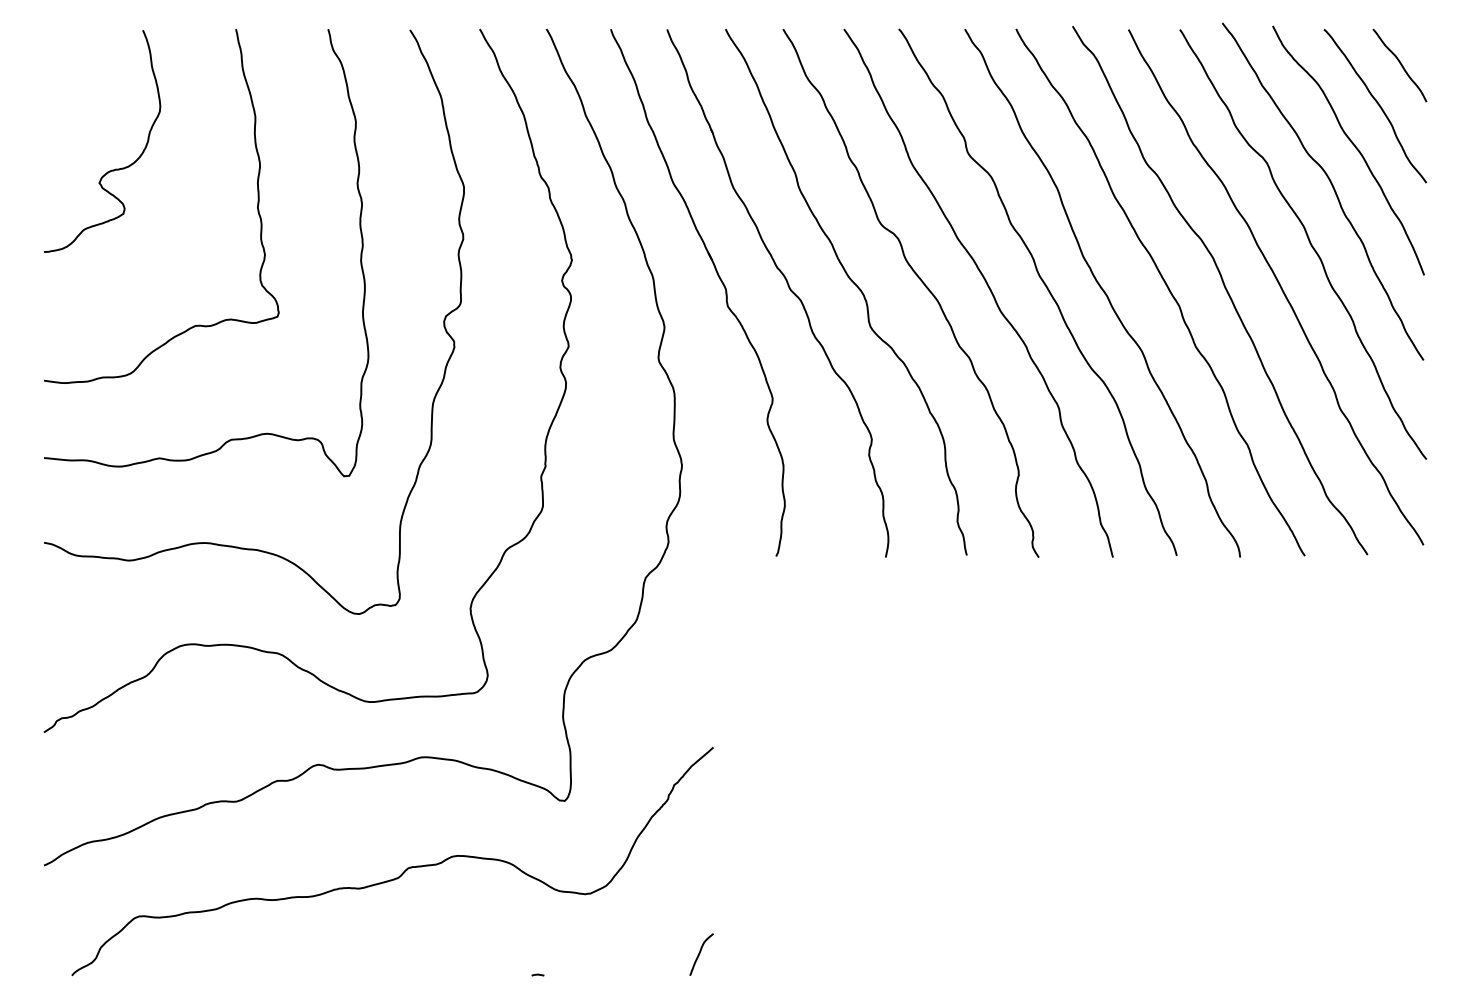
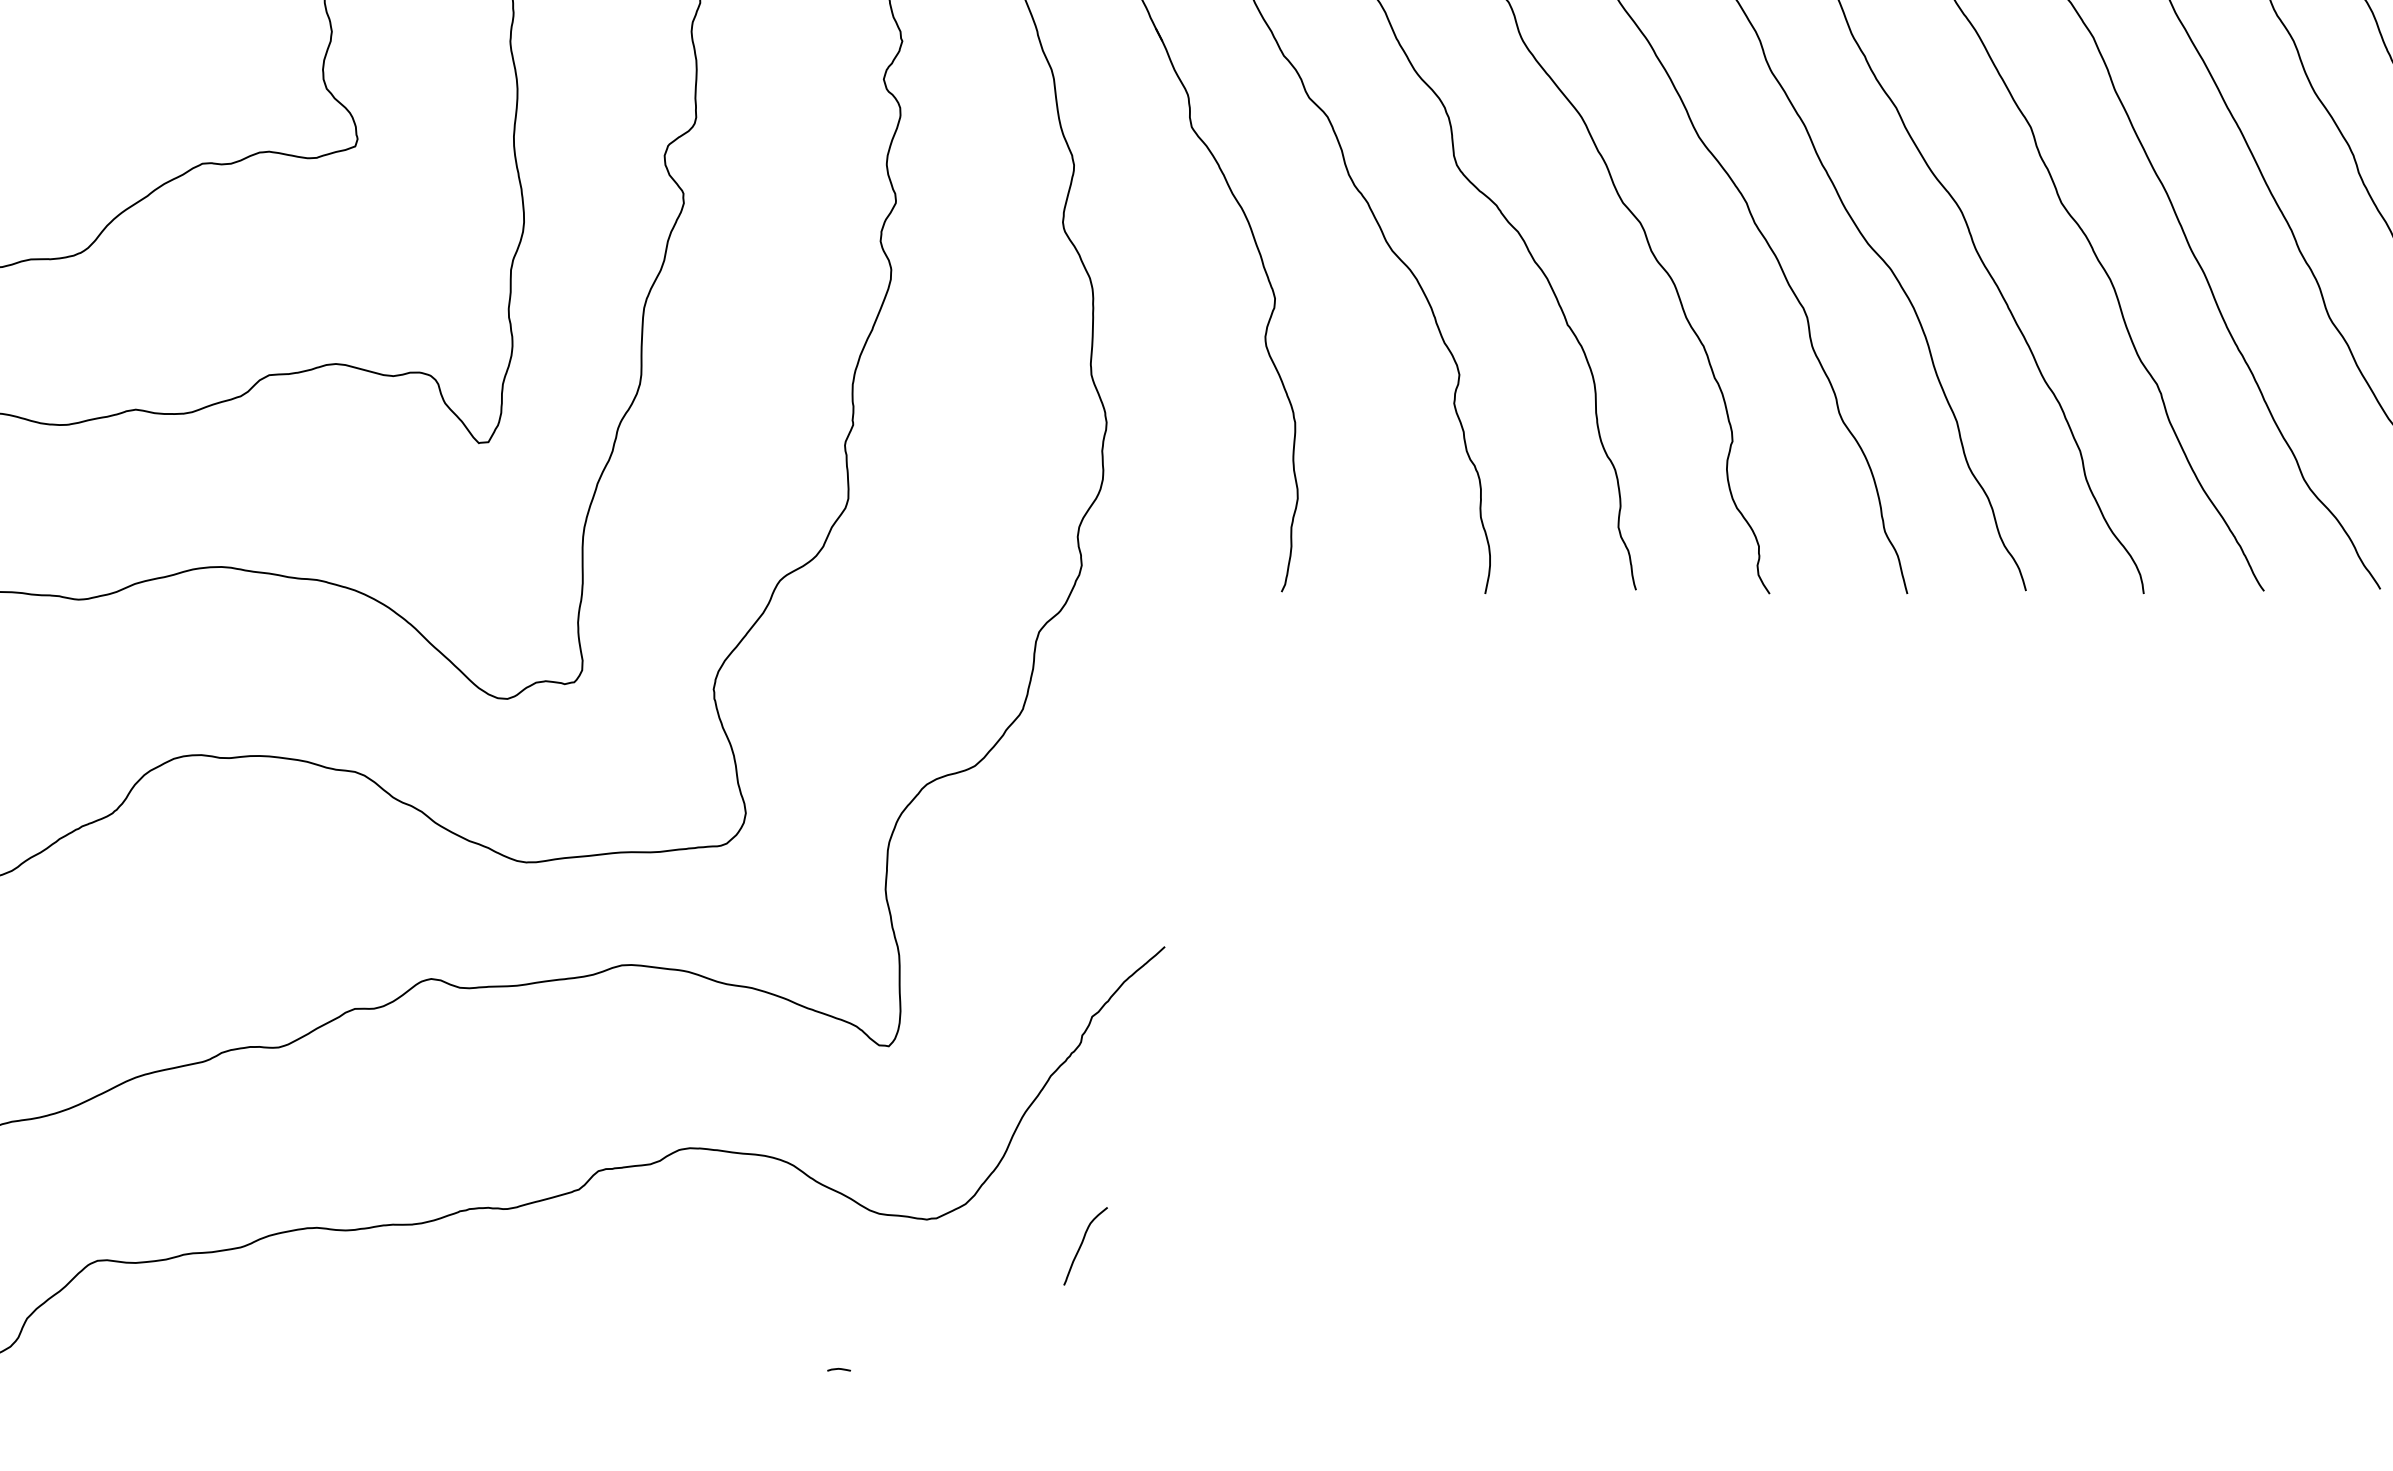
curve: (700, 953) -> (1083, 1244), moved

